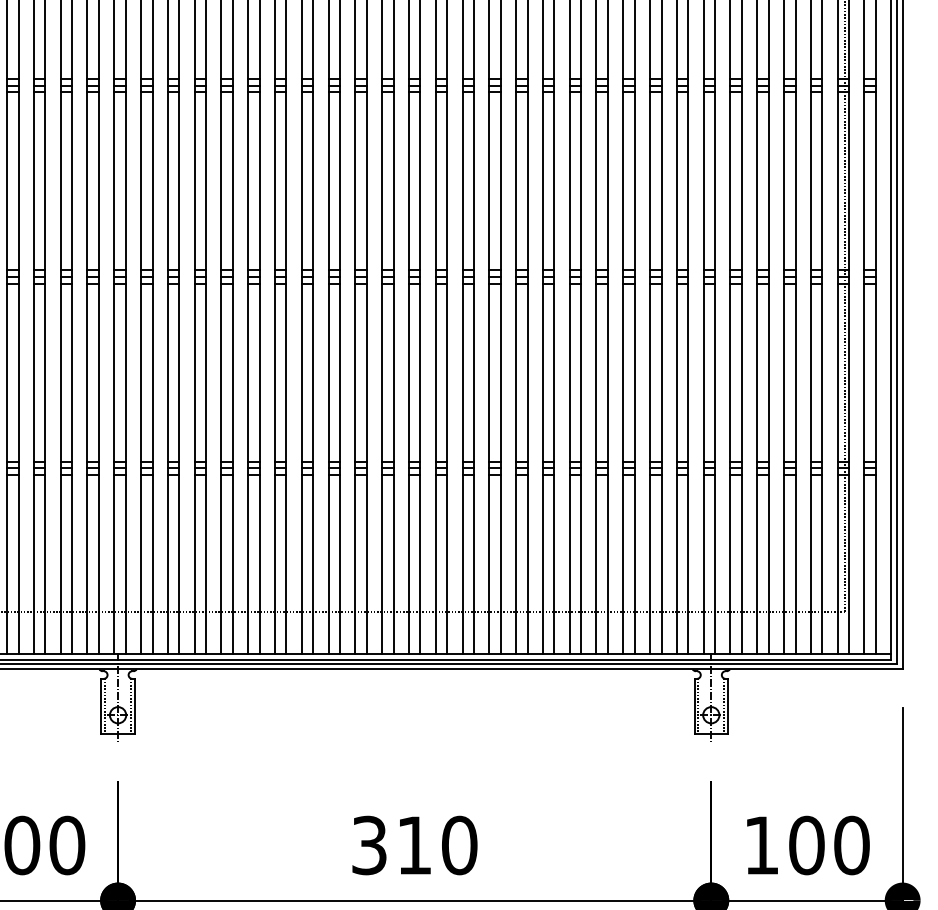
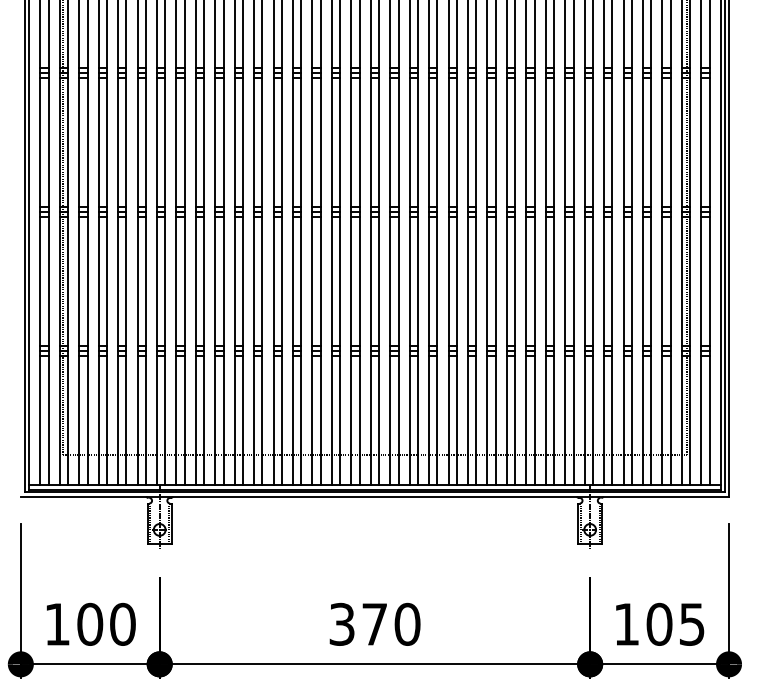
text: (852, 844) -> (692, 623), 100 -> 105
text: (414, 845) -> (374, 624), 310 -> 370

